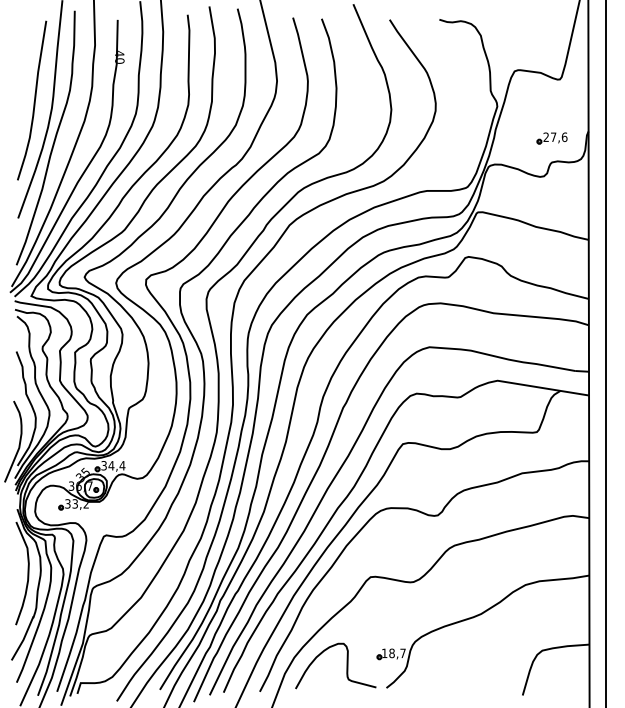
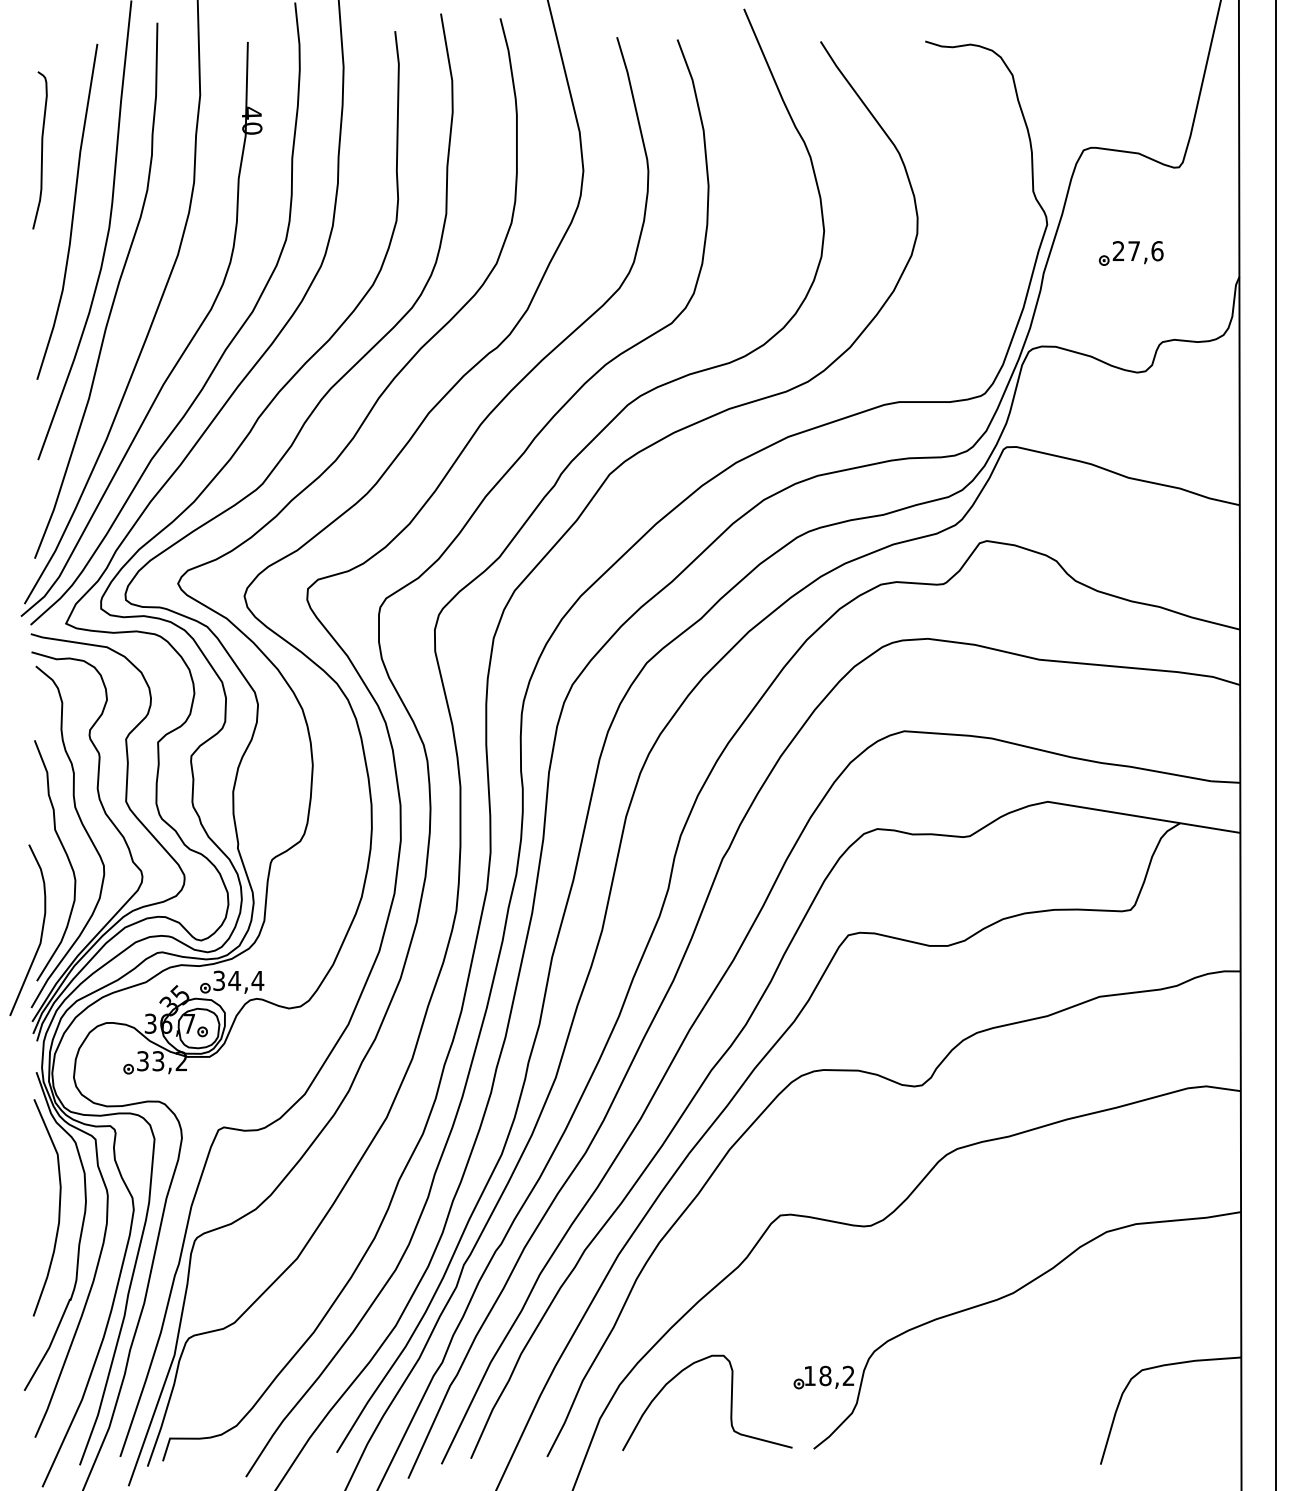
curve: (19, 70) -> (40, 148), added
part: (551, 138) -> (1129, 253), moved
text: (402, 652) -> (847, 1374), 18,7 -> 18,2

